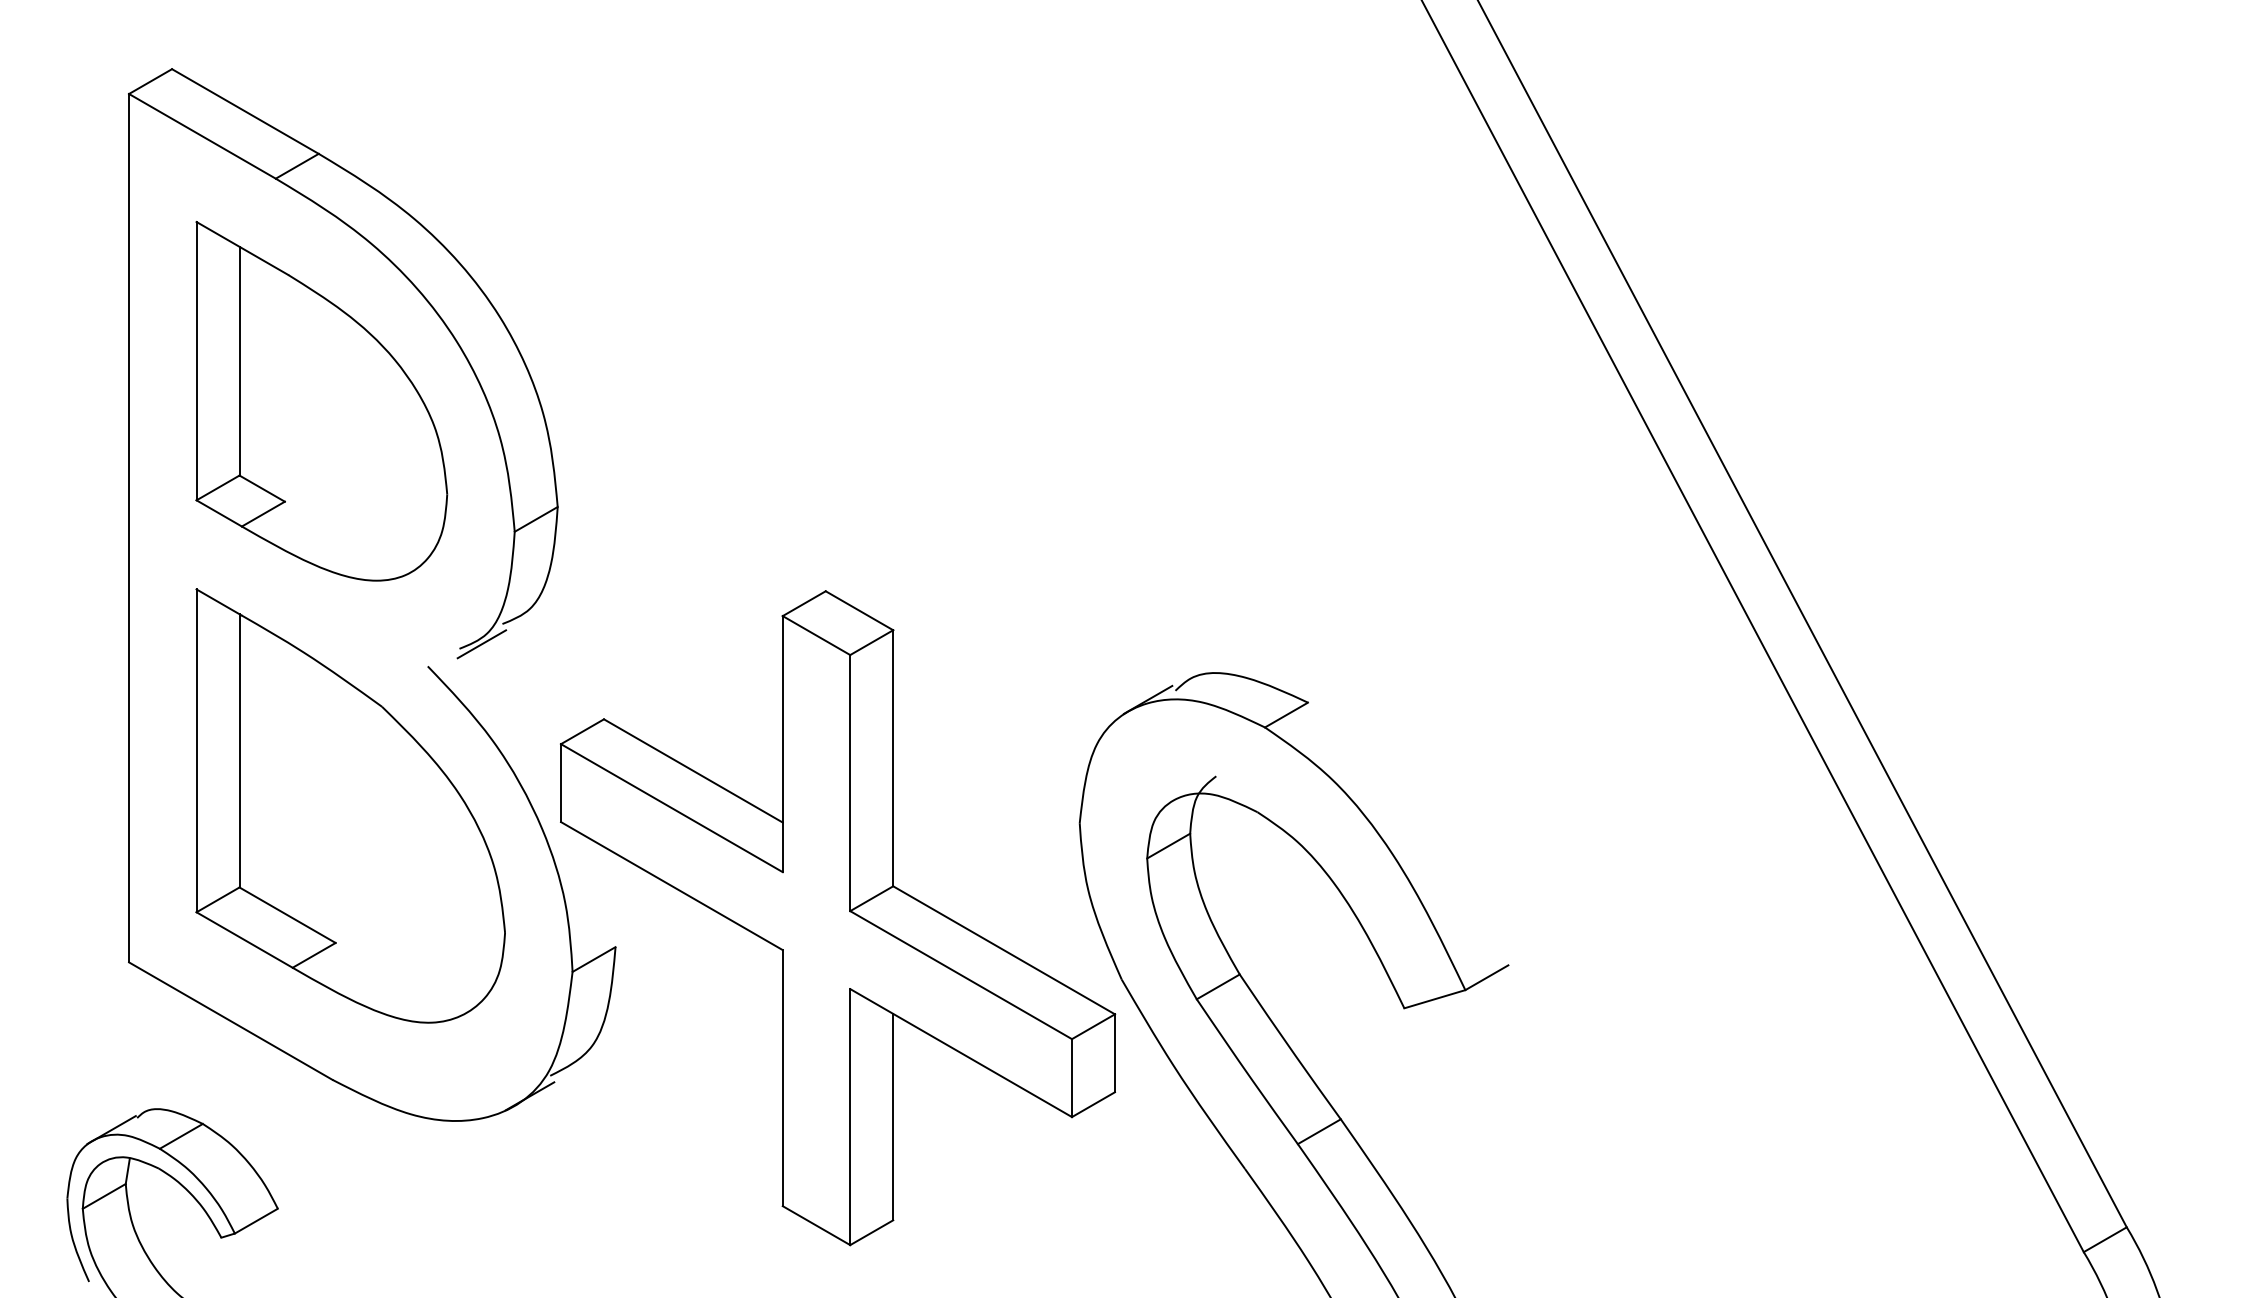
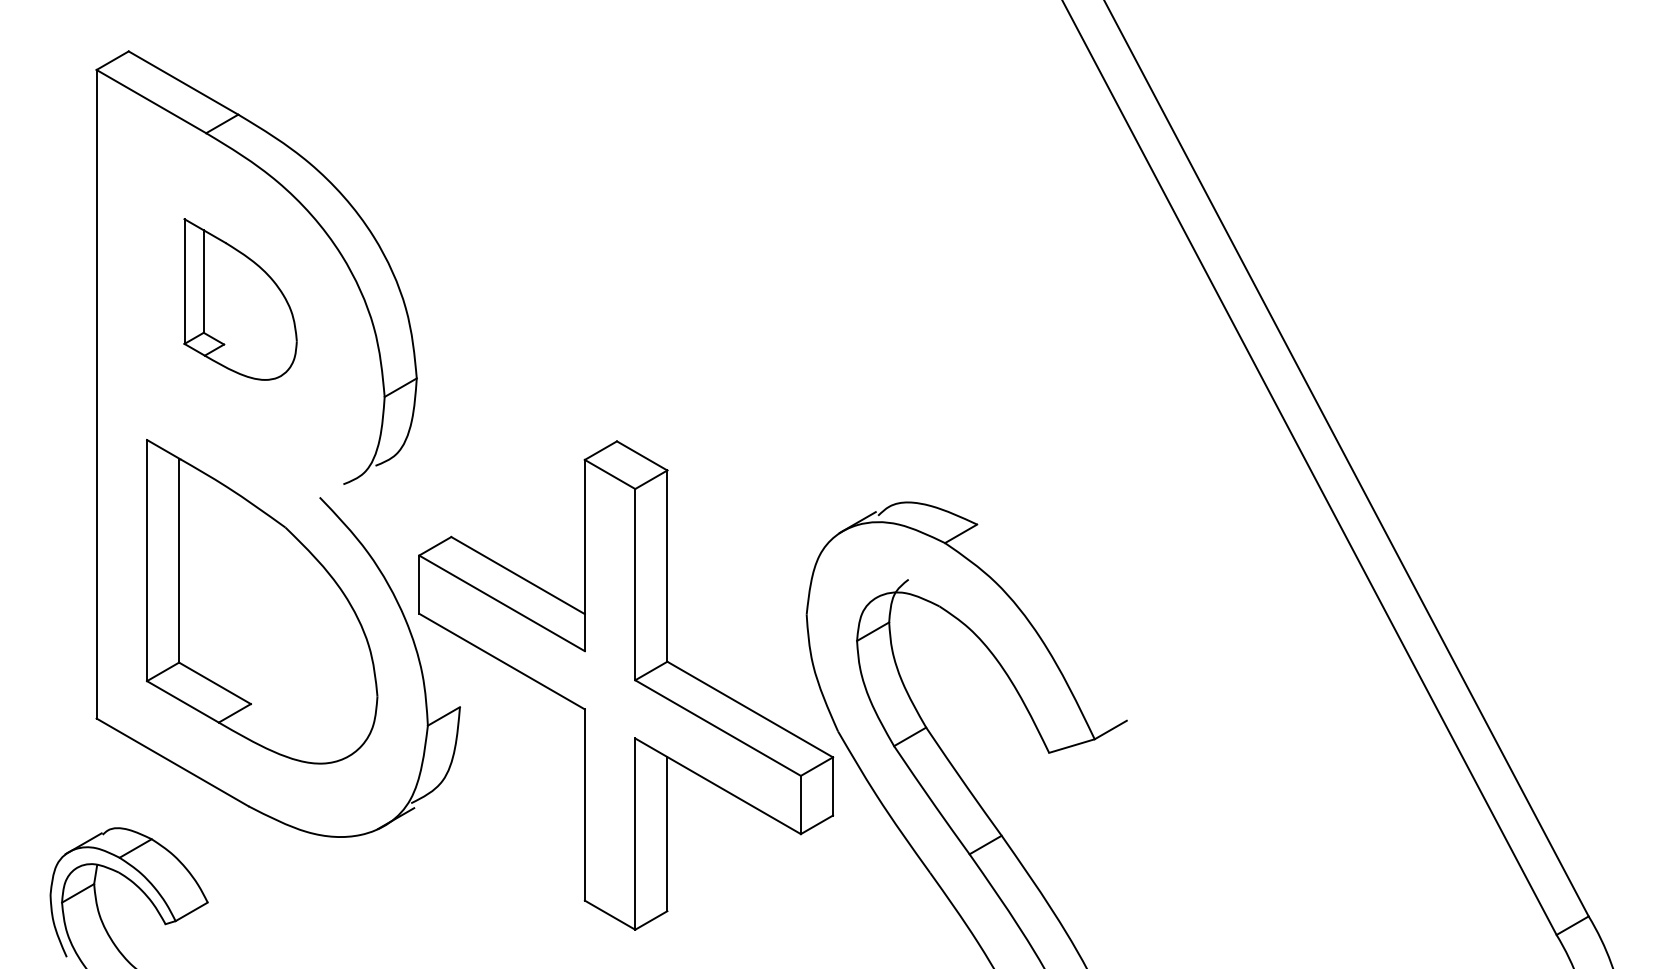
part: (321, 401) -> (240, 299), size x0.6
line: (481, 644) -> (359, 481), removed

